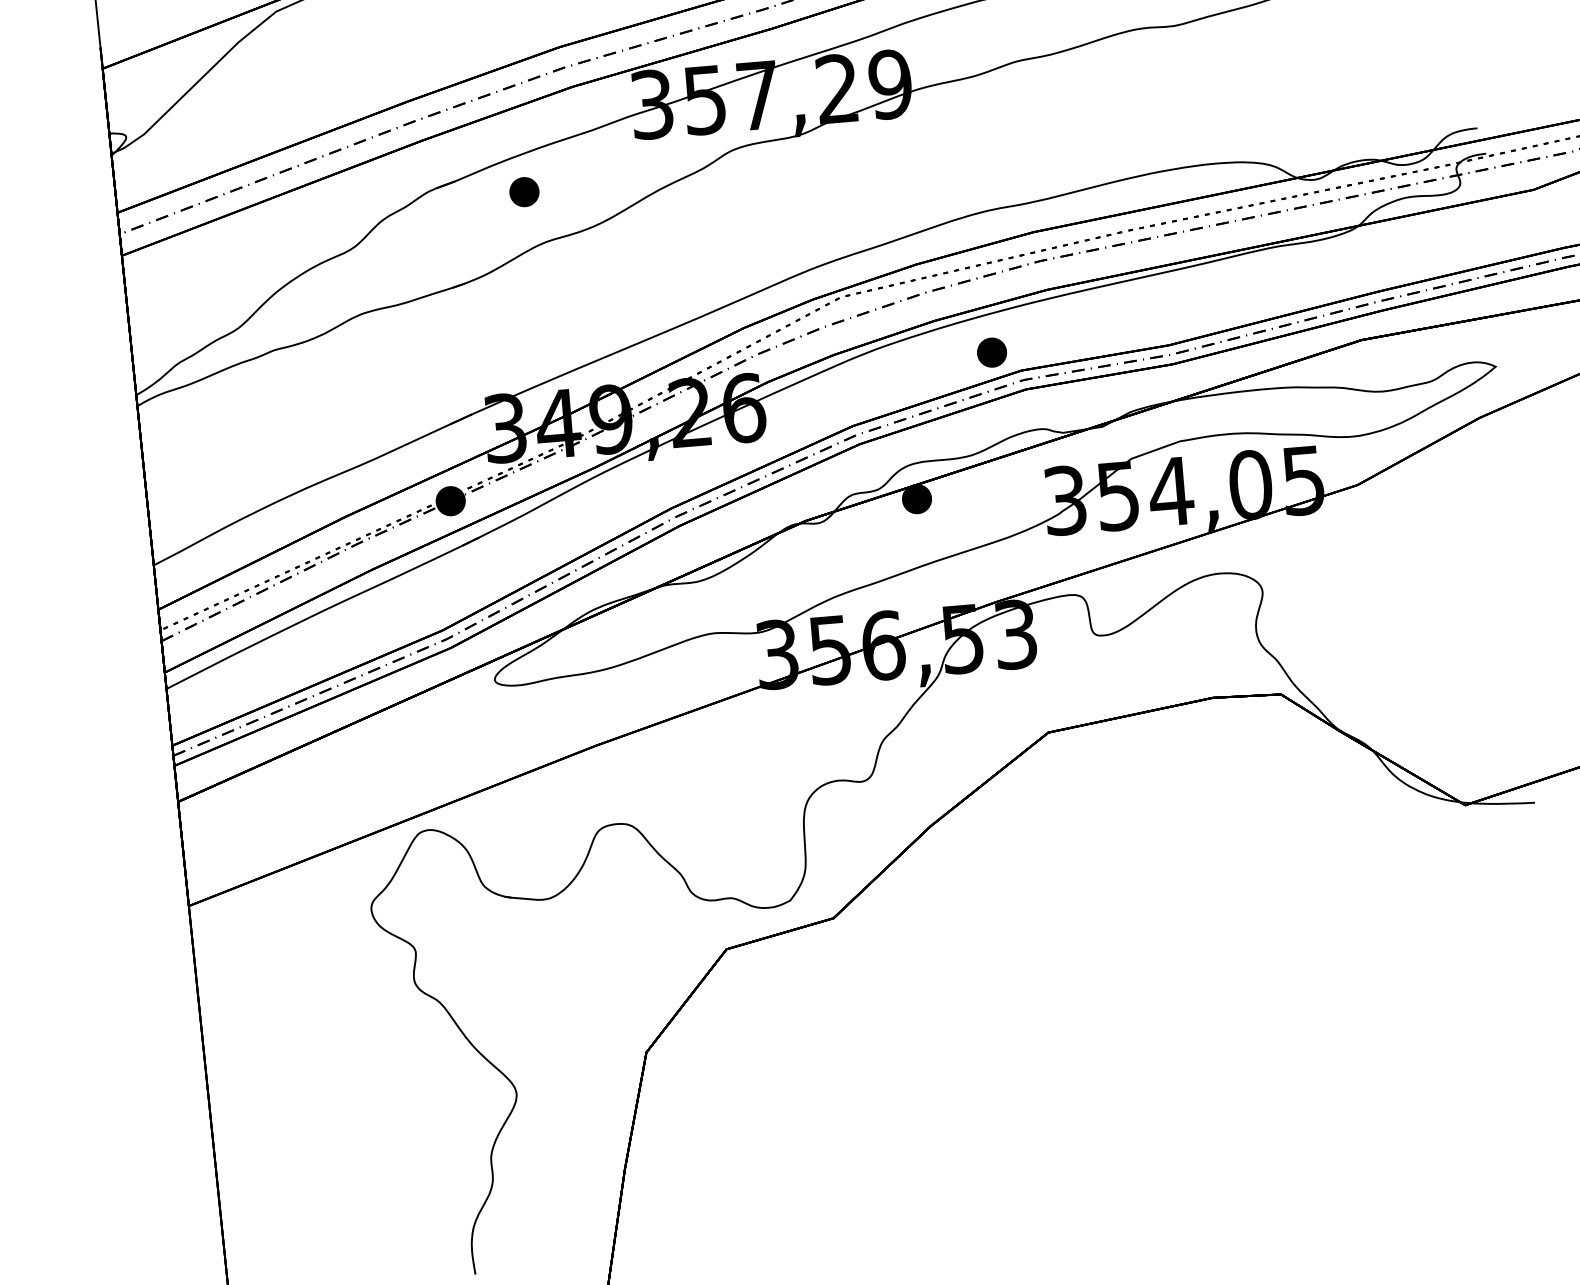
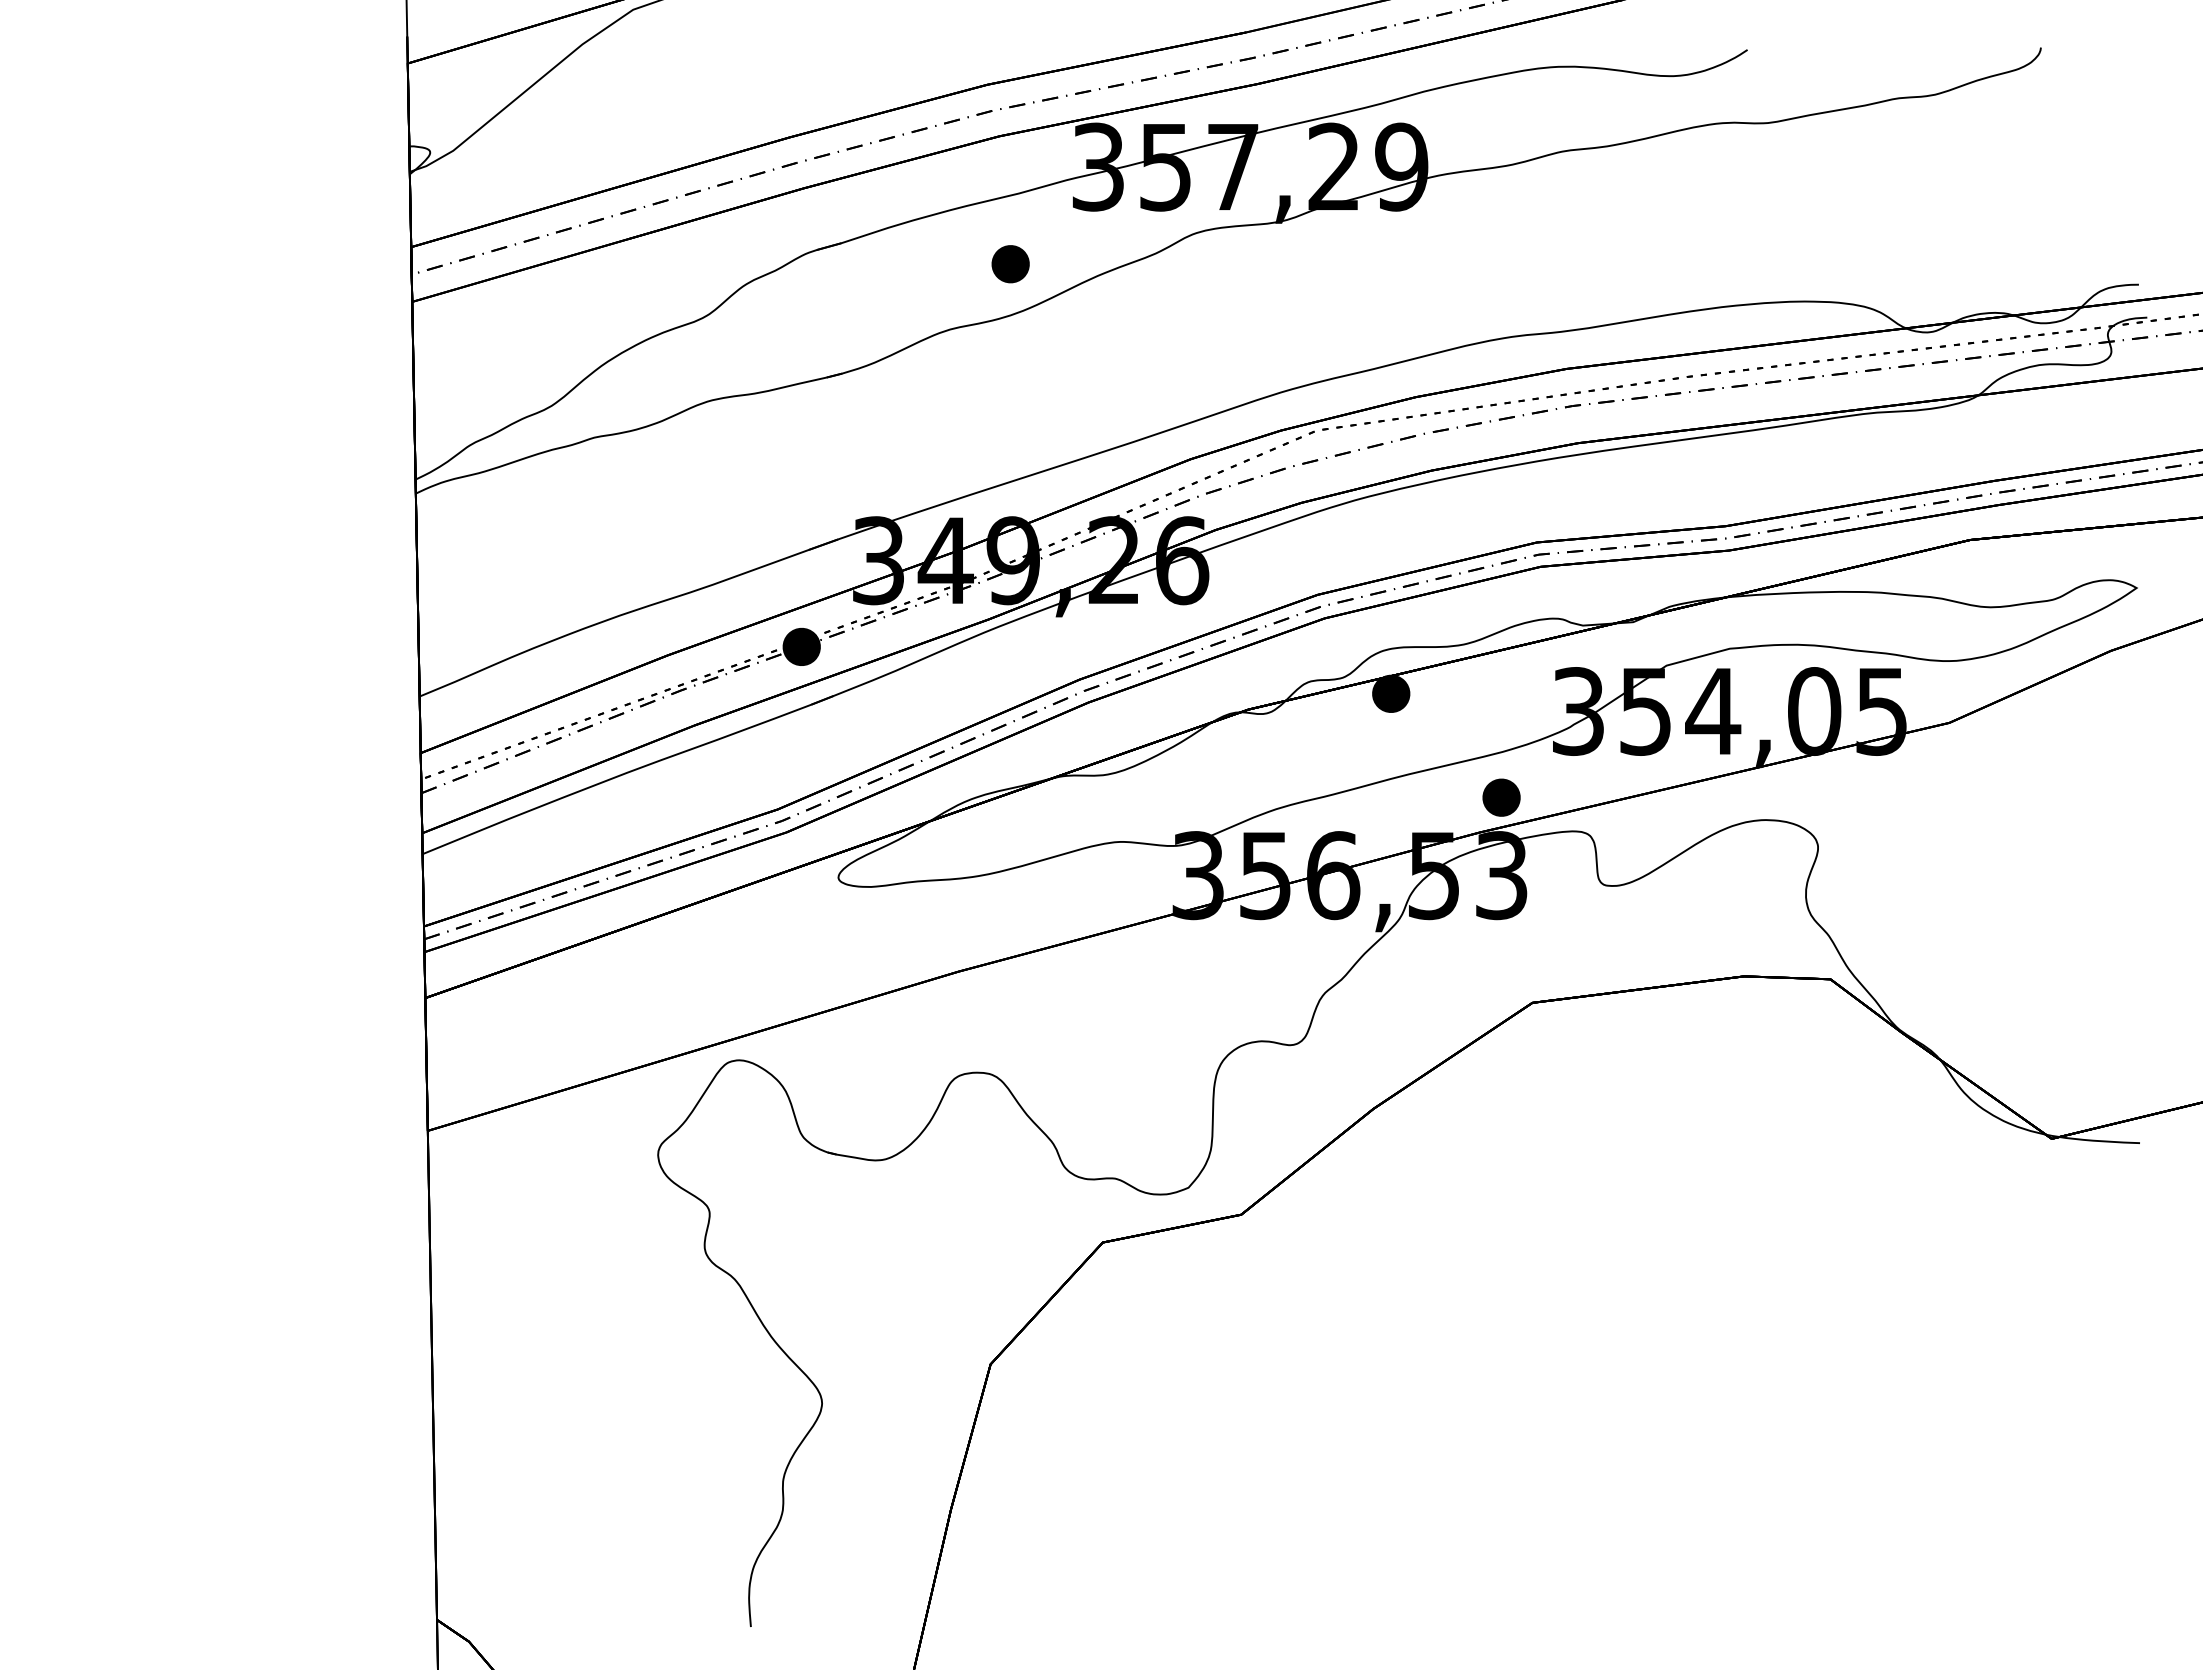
part: (524, 192) -> (1010, 264), moved
part: (991, 352) -> (1501, 797), moved

